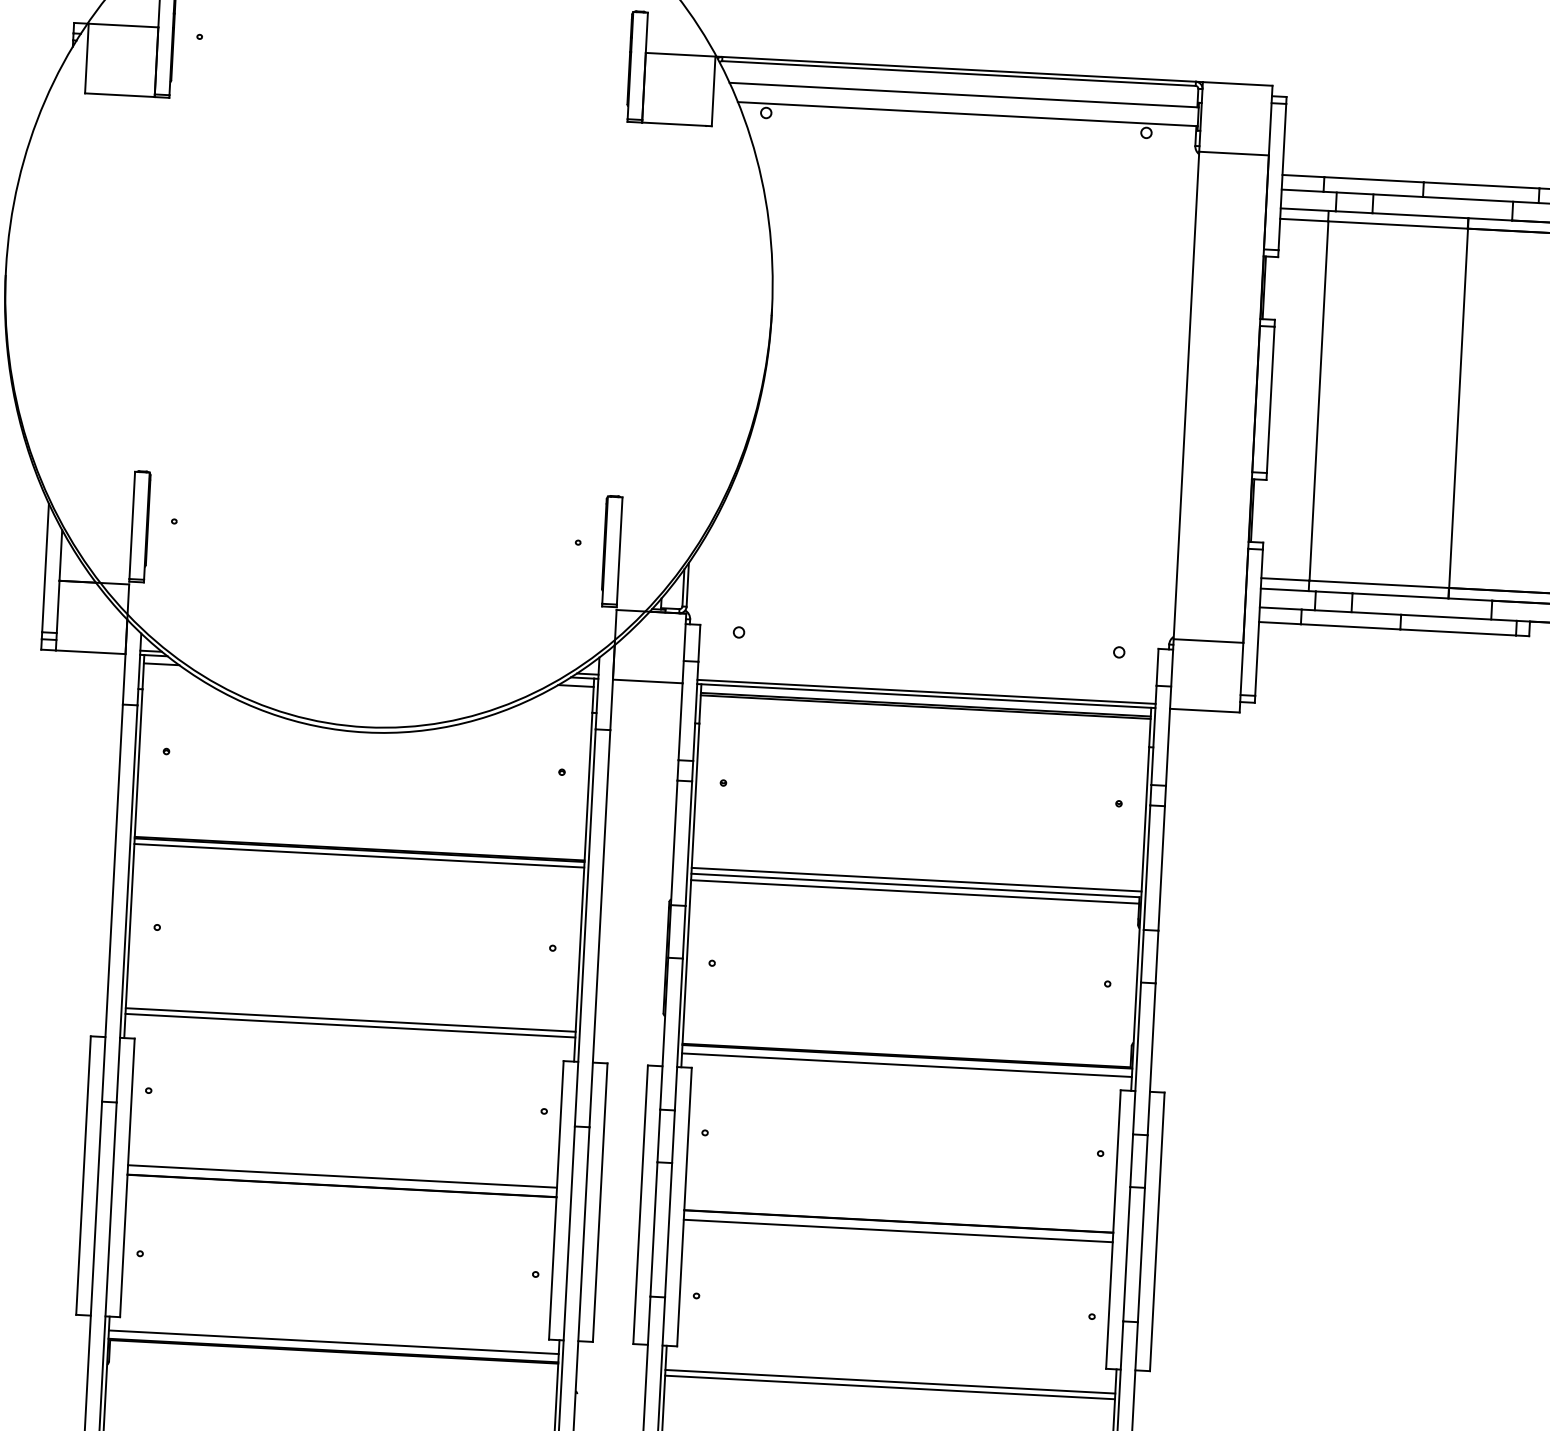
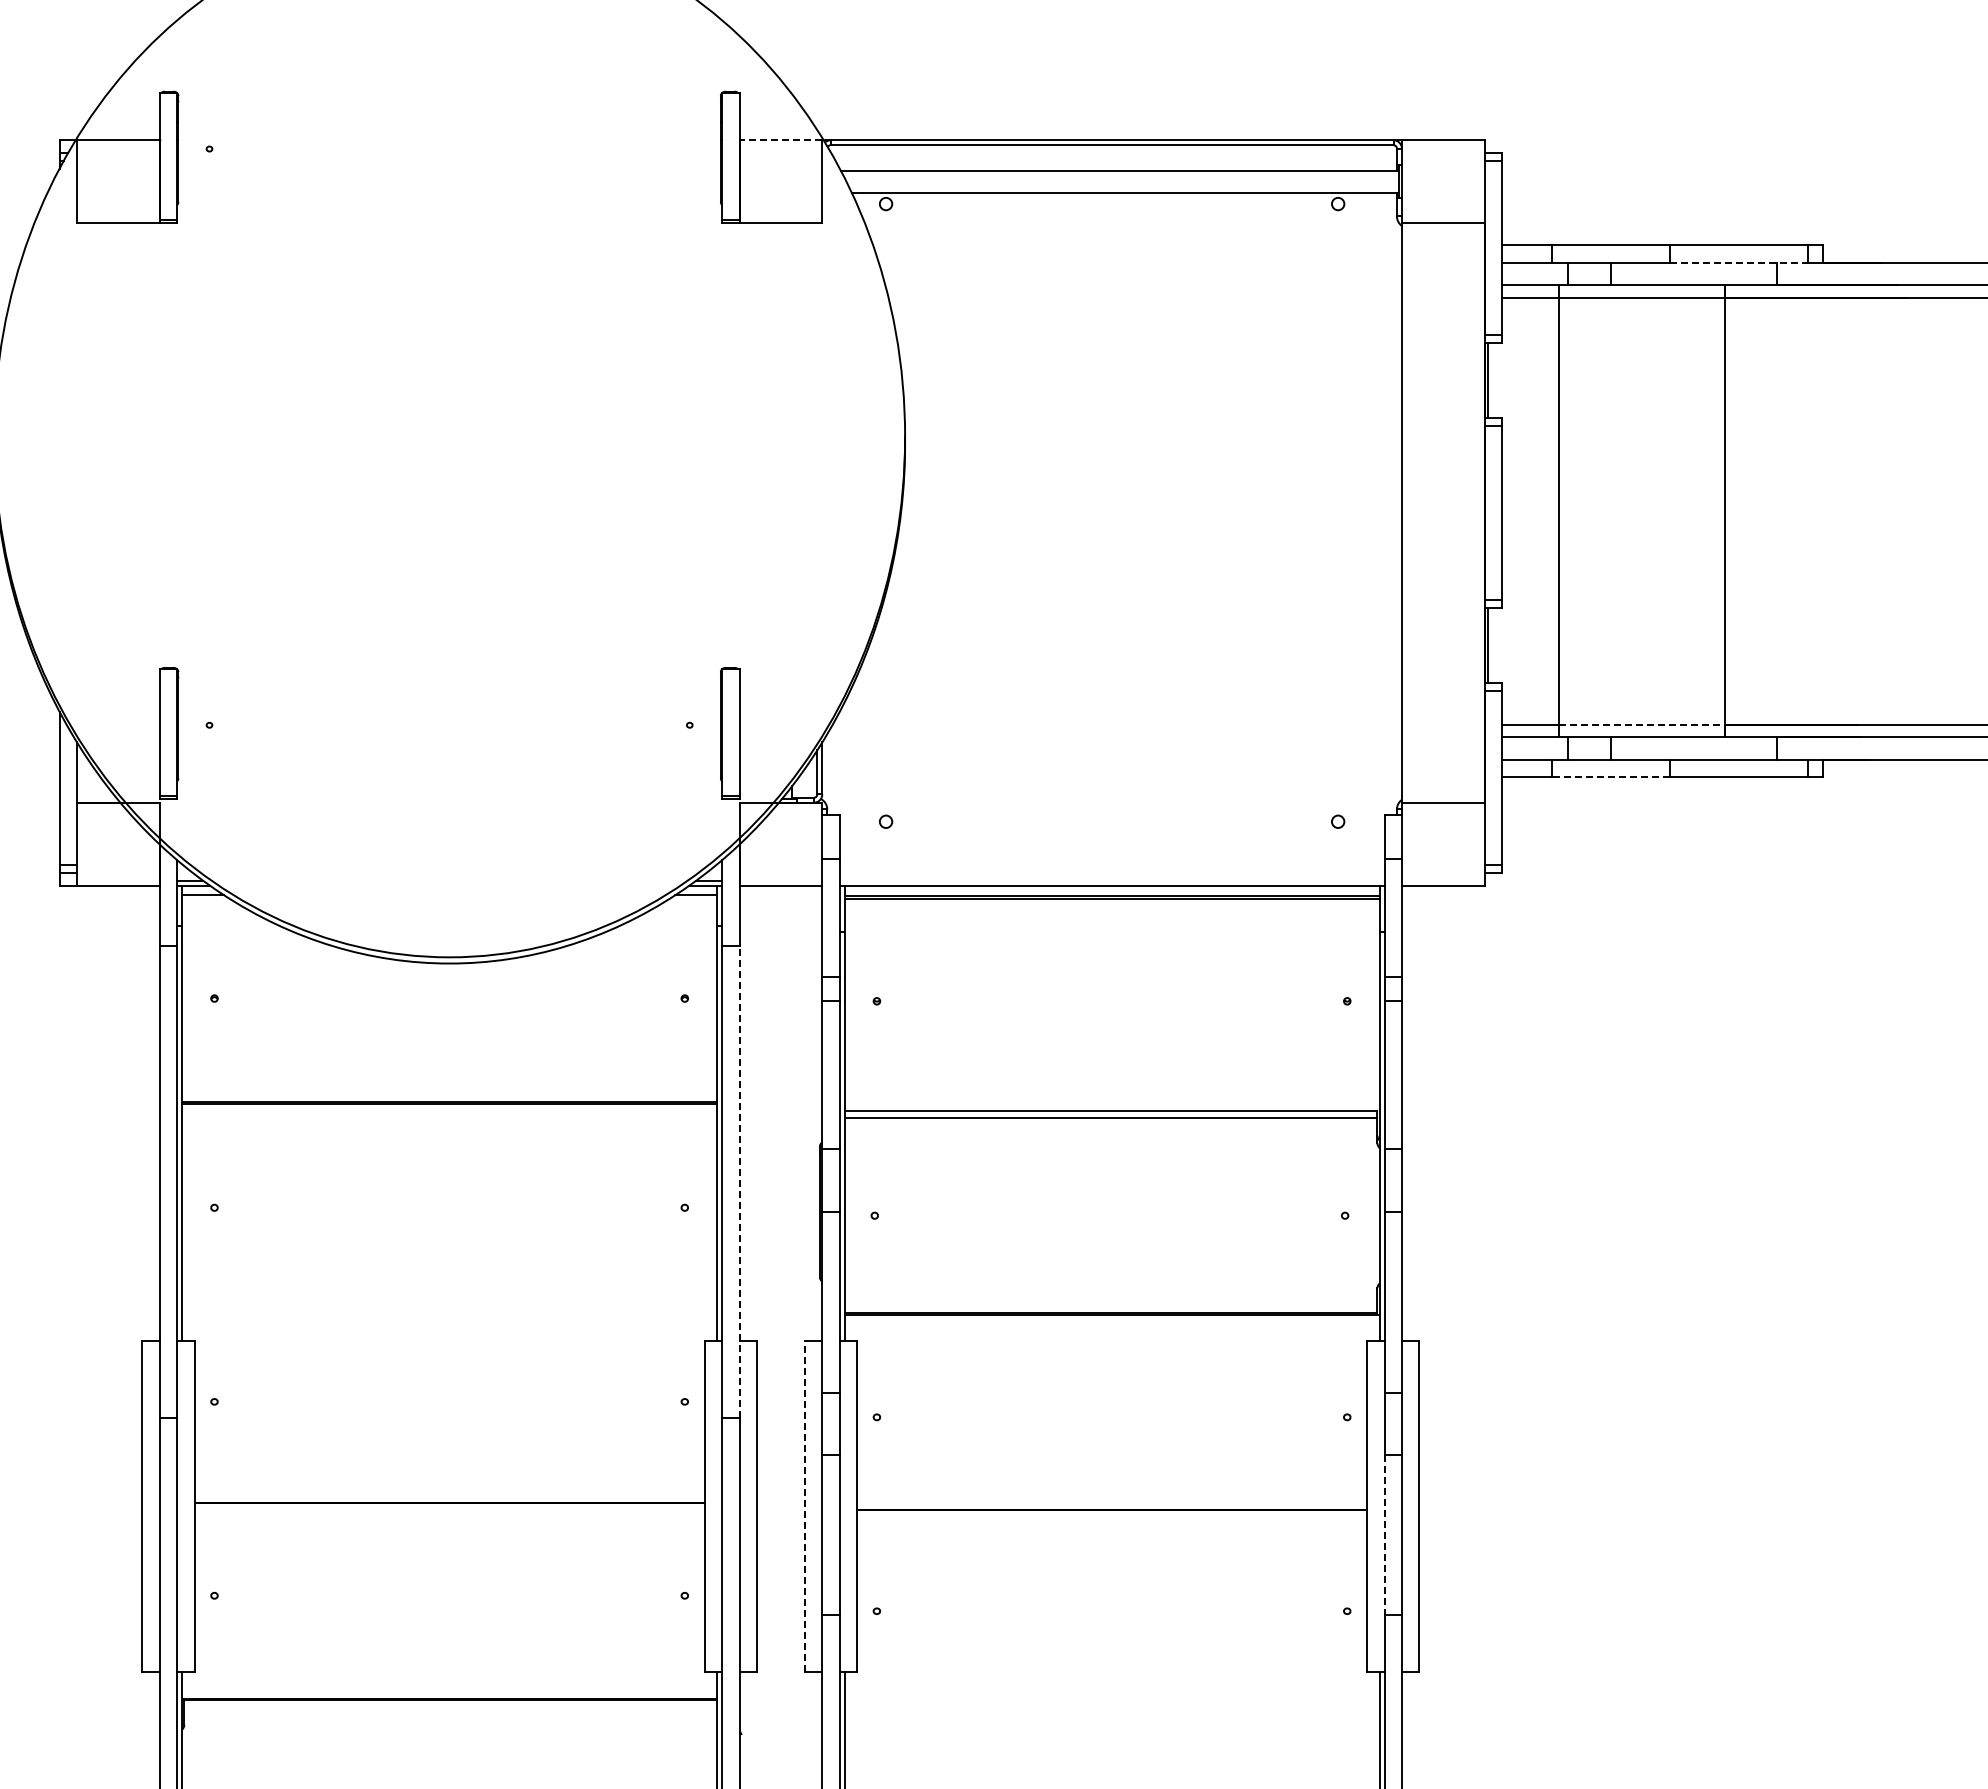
line: (680, 54) -> (780, 140), solid -> dashed
line: (1480, 199) -> (1738, 262), solid -> dashed
line: (1379, 584) -> (1642, 724), solid -> dashed
line: (1350, 627) -> (1610, 777), solid -> dashed
line: (926, 691) -> (1111, 880), removed
line: (359, 856) -> (449, 1110), removed
line: (916, 879) -> (1111, 1103), removed
line: (599, 928) -> (739, 1181), solid -> dashed
line: (350, 1020) -> (449, 1305), removed
line: (350, 1025) -> (449, 1312), removed
line: (906, 1065) -> (1111, 1324), removed
line: (342, 1176) -> (449, 1491), removed
line: (640, 1204) -> (804, 1506), solid -> dashed
line: (898, 1230) -> (1112, 1521), removed
line: (1126, 1254) -> (1384, 1535), solid -> dashed
line: (333, 1342) -> (449, 1688), removed
line: (889, 1381) -> (1111, 1700), removed
line: (889, 1387) -> (1111, 1707), removed

